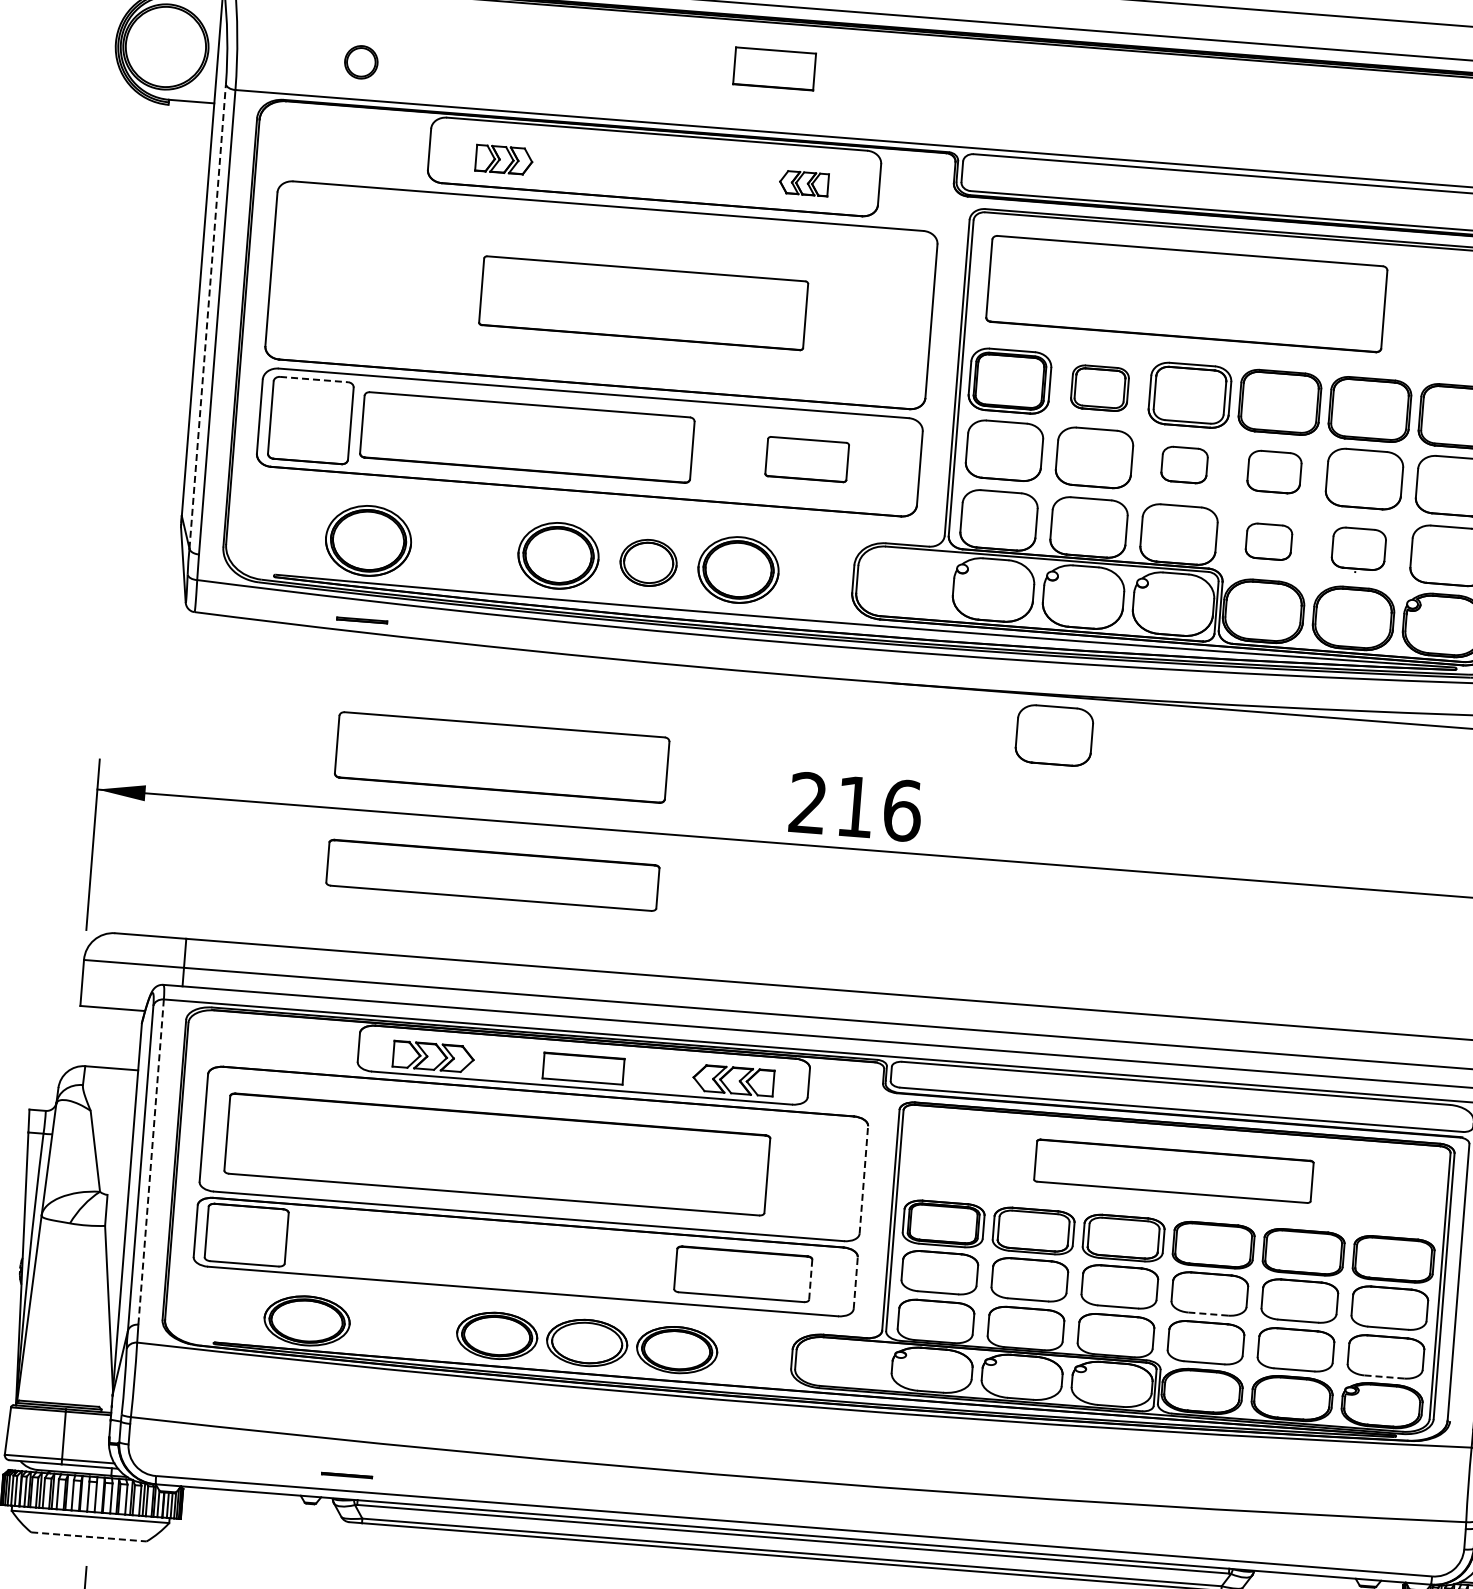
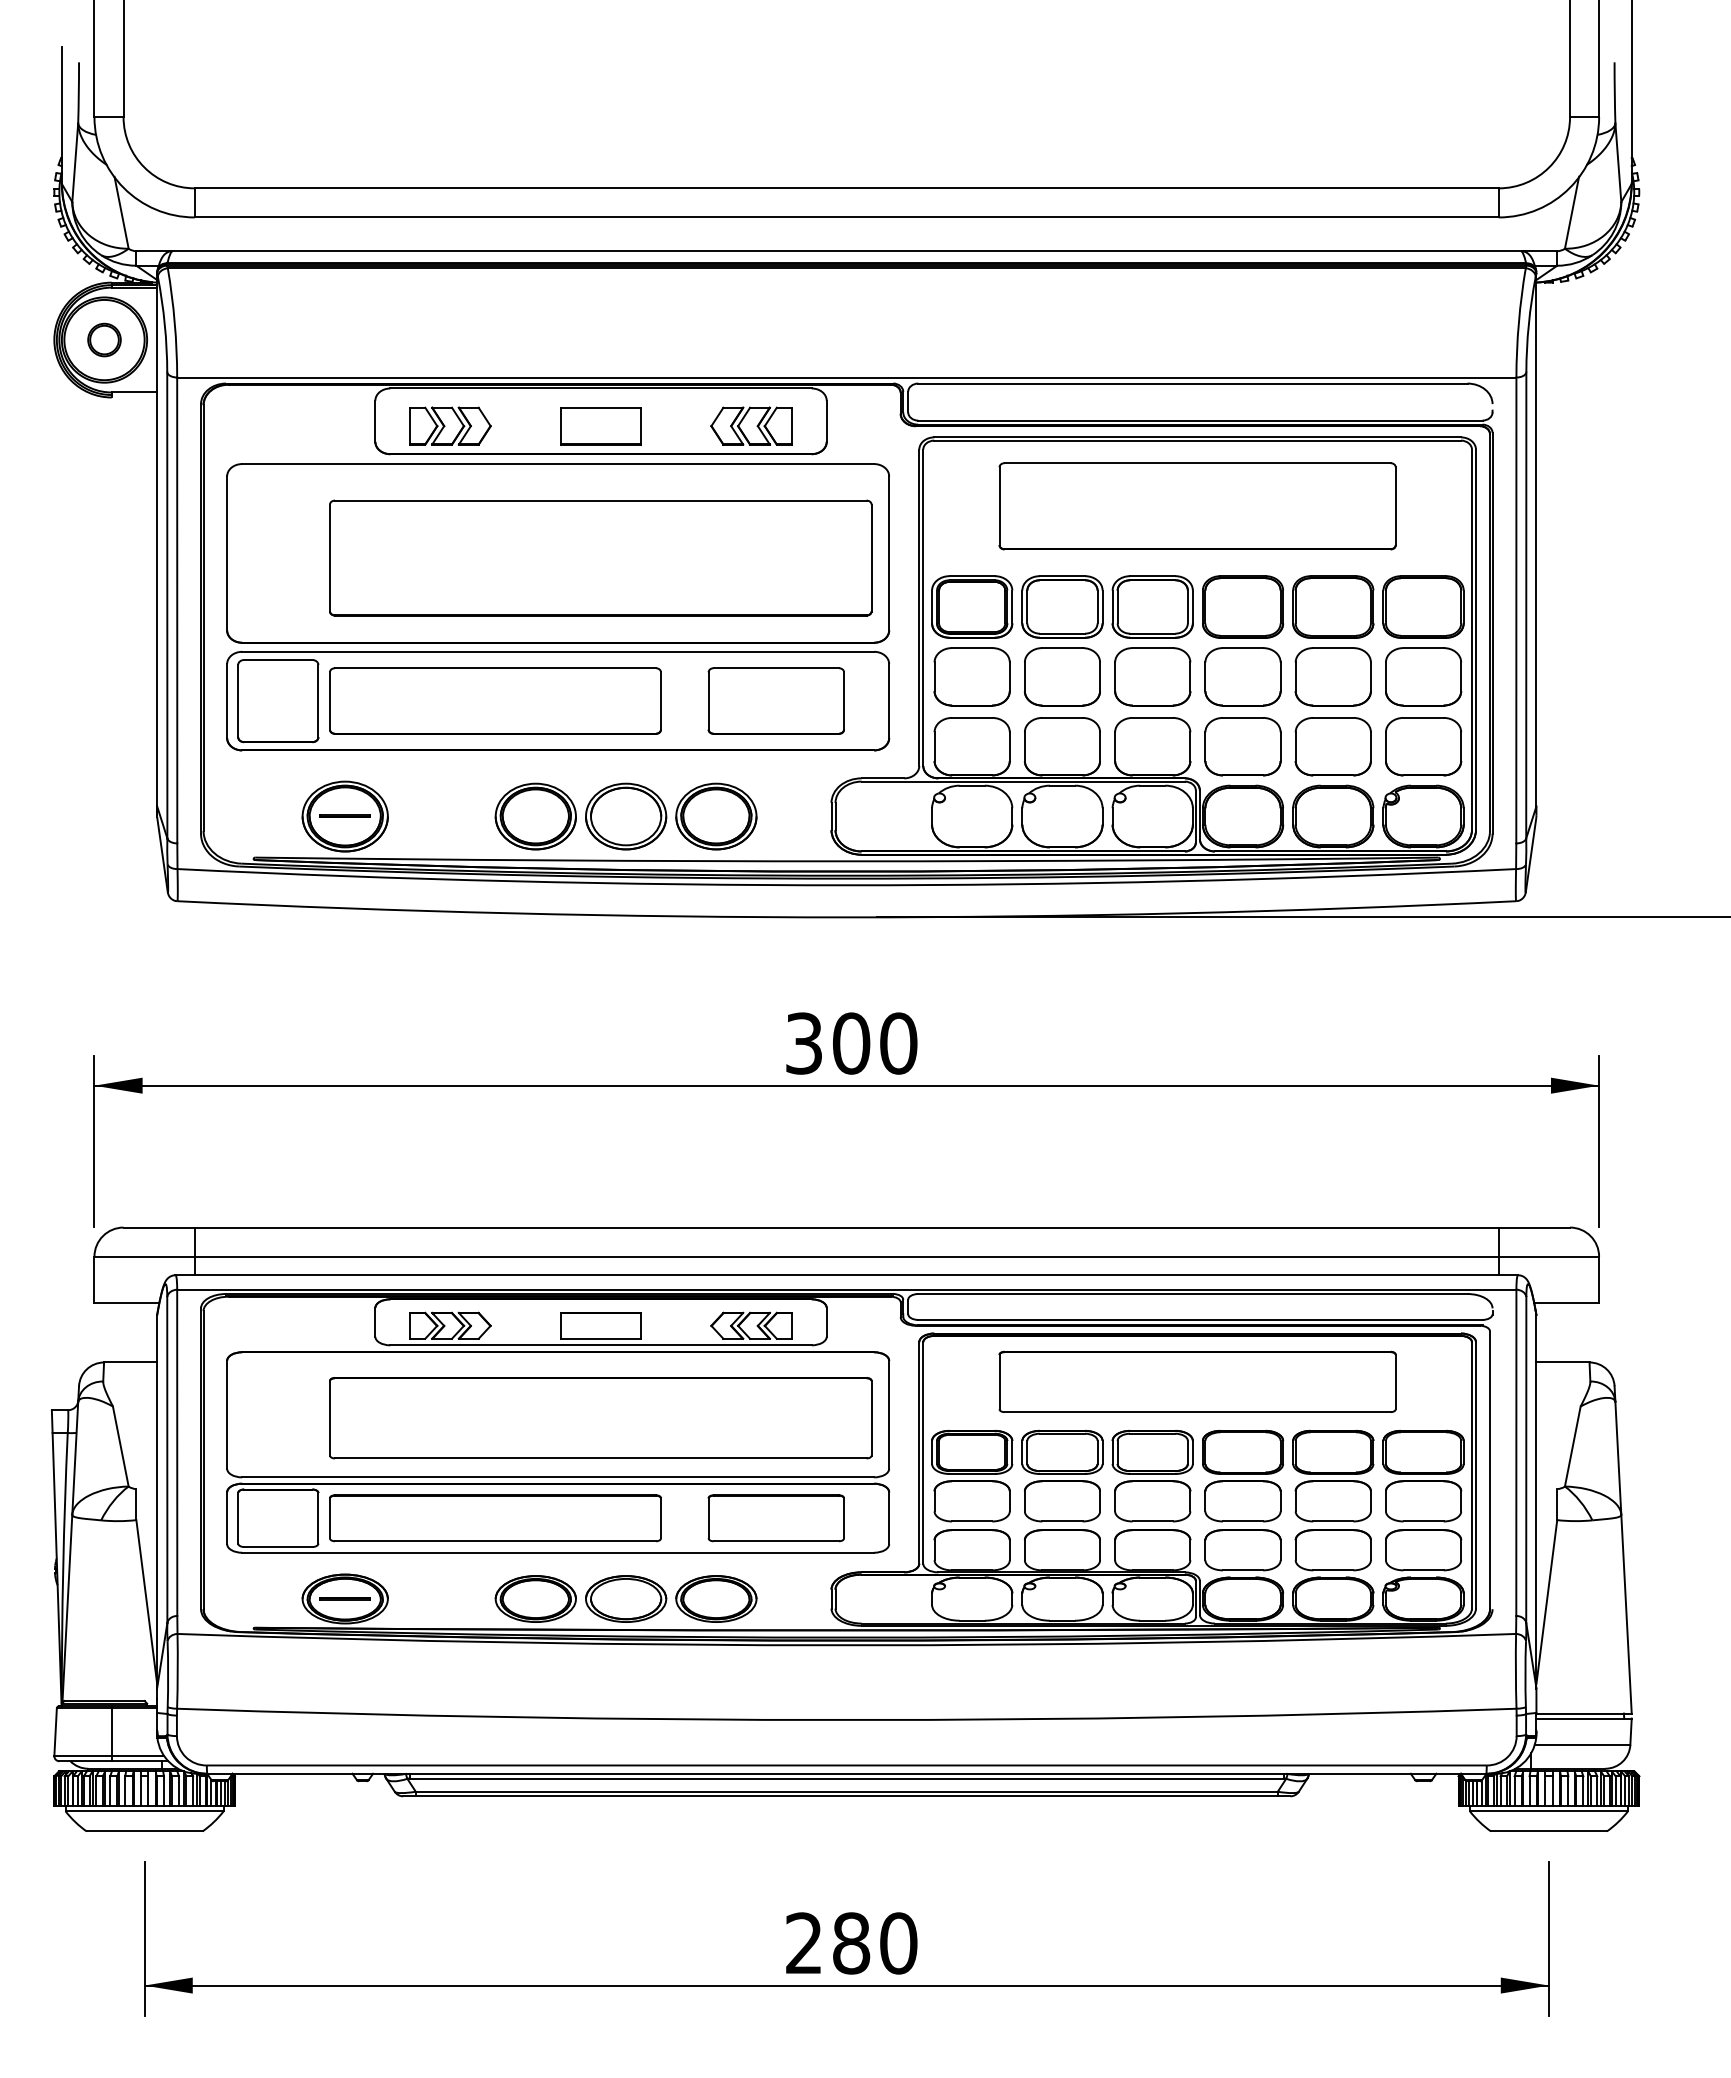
part: (361, 61) -> (104, 339), moved
part: (774, 69) -> (600, 426), moved
part: (504, 159) -> (450, 425), size x1.43
part: (804, 182) -> (751, 425), size x1.67
part: (1186, 294) -> (1197, 506), moved
part: (643, 302) -> (600, 557), size x1.67
line: (207, 316) -> (167, 605), dashed -> solid
line: (314, 380) -> (278, 660), dashed -> solid
part: (1100, 387) -> (1062, 606), size x1.43
part: (806, 458) -> (775, 700), size x1.67
part: (1184, 464) -> (1152, 676), size x1.67
part: (1274, 471) -> (1242, 676), size x1.43
part: (1268, 541) -> (1242, 746), size x1.67
part: (1358, 548) -> (1332, 746), size x1.43
part: (648, 562) -> (626, 816), size x1.43
line: (361, 619) -> (344, 815), moved
part: (1053, 735) -> (1043, 956), removed
part: (502, 756) -> (495, 1021), removed
text: (855, 806) -> (851, 1043), 216 -> 300
part: (492, 875) -> (495, 1518), moved
part: (497, 1154) -> (600, 1418), moved
line: (151, 1162) -> (177, 1453), dashed -> solid
part: (1173, 1170) -> (1197, 1381), size x1.43
line: (864, 1179) -> (889, 1414), dashed -> solid
line: (811, 1278) -> (844, 1517), dashed -> solid
line: (856, 1283) -> (889, 1518), dashed -> solid
line: (1207, 1314) -> (1242, 1521), dashed -> solid
line: (1384, 1377) -> (1423, 1570), dashed -> solid
line: (346, 1474) -> (344, 1598), moved
line: (88, 1536) -> (144, 1831), dashed -> solid

